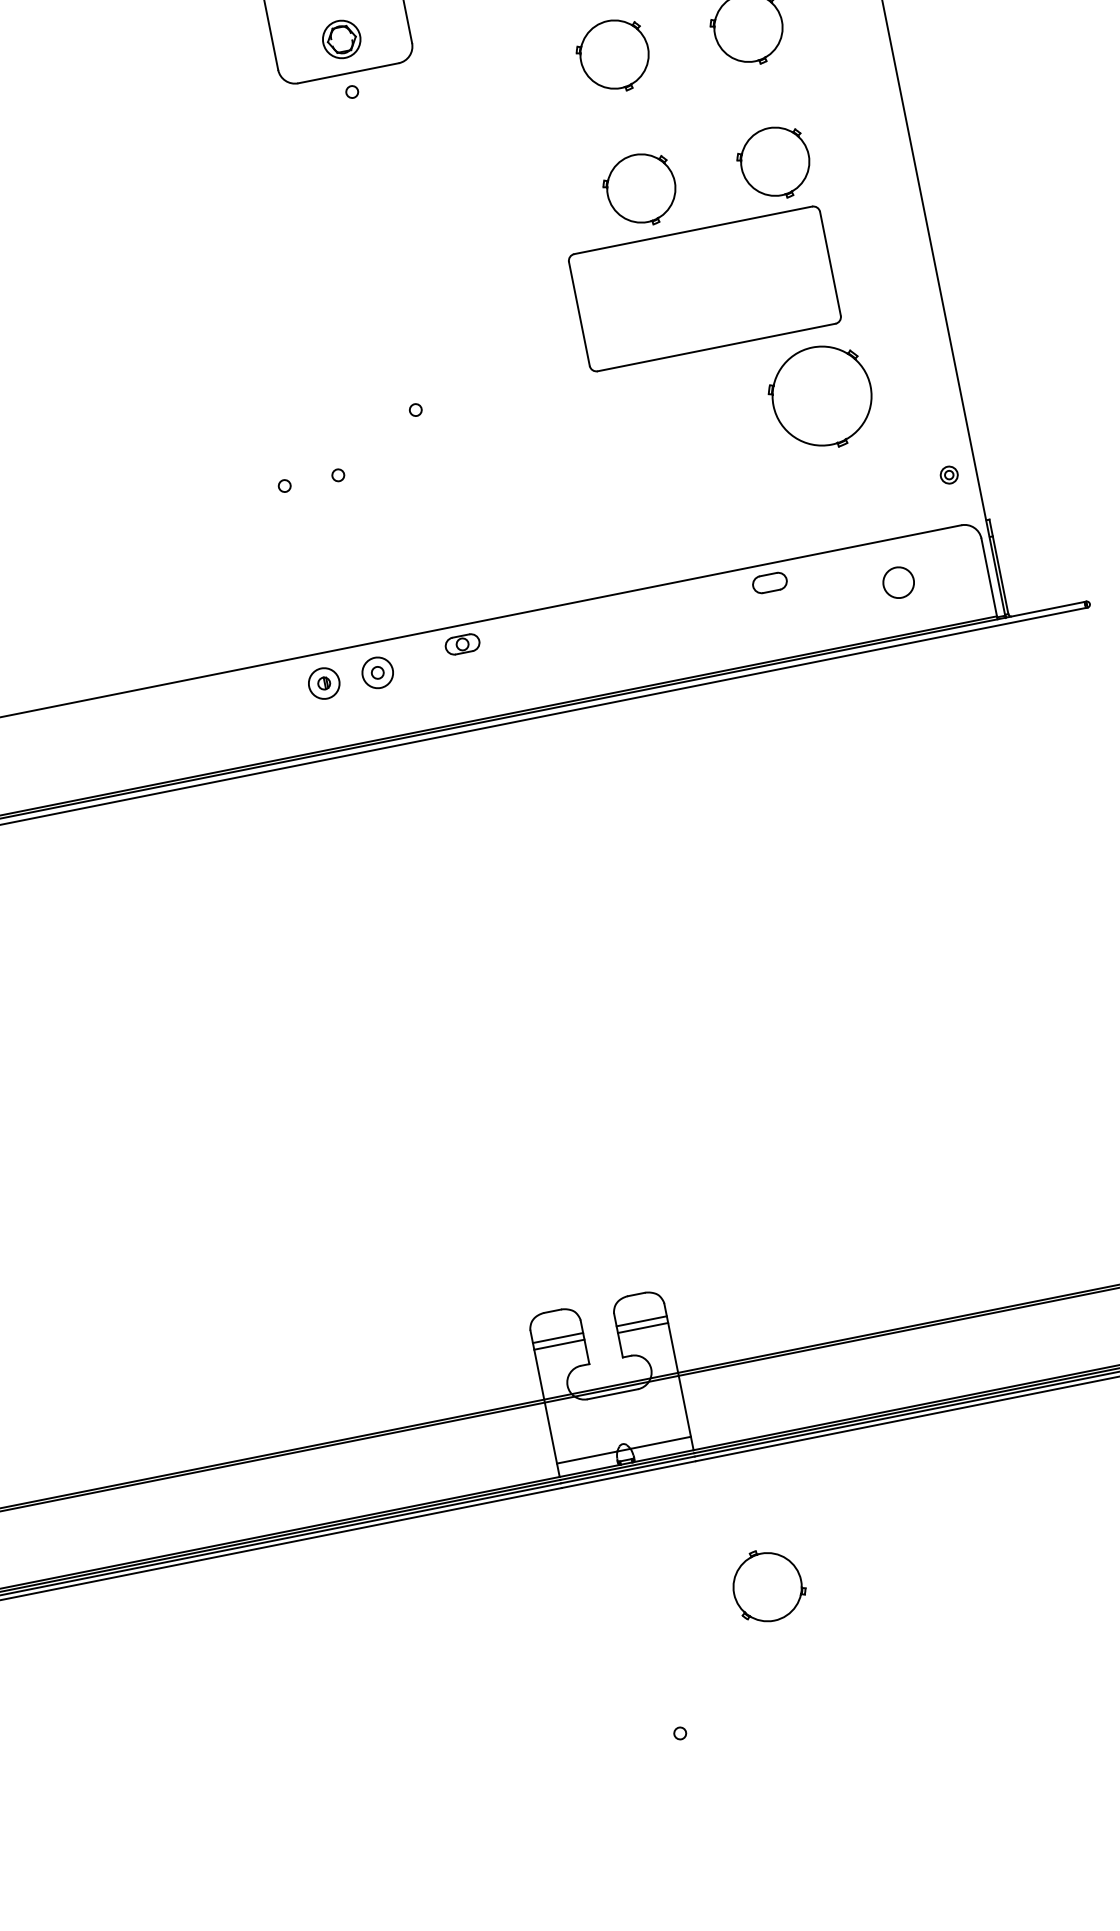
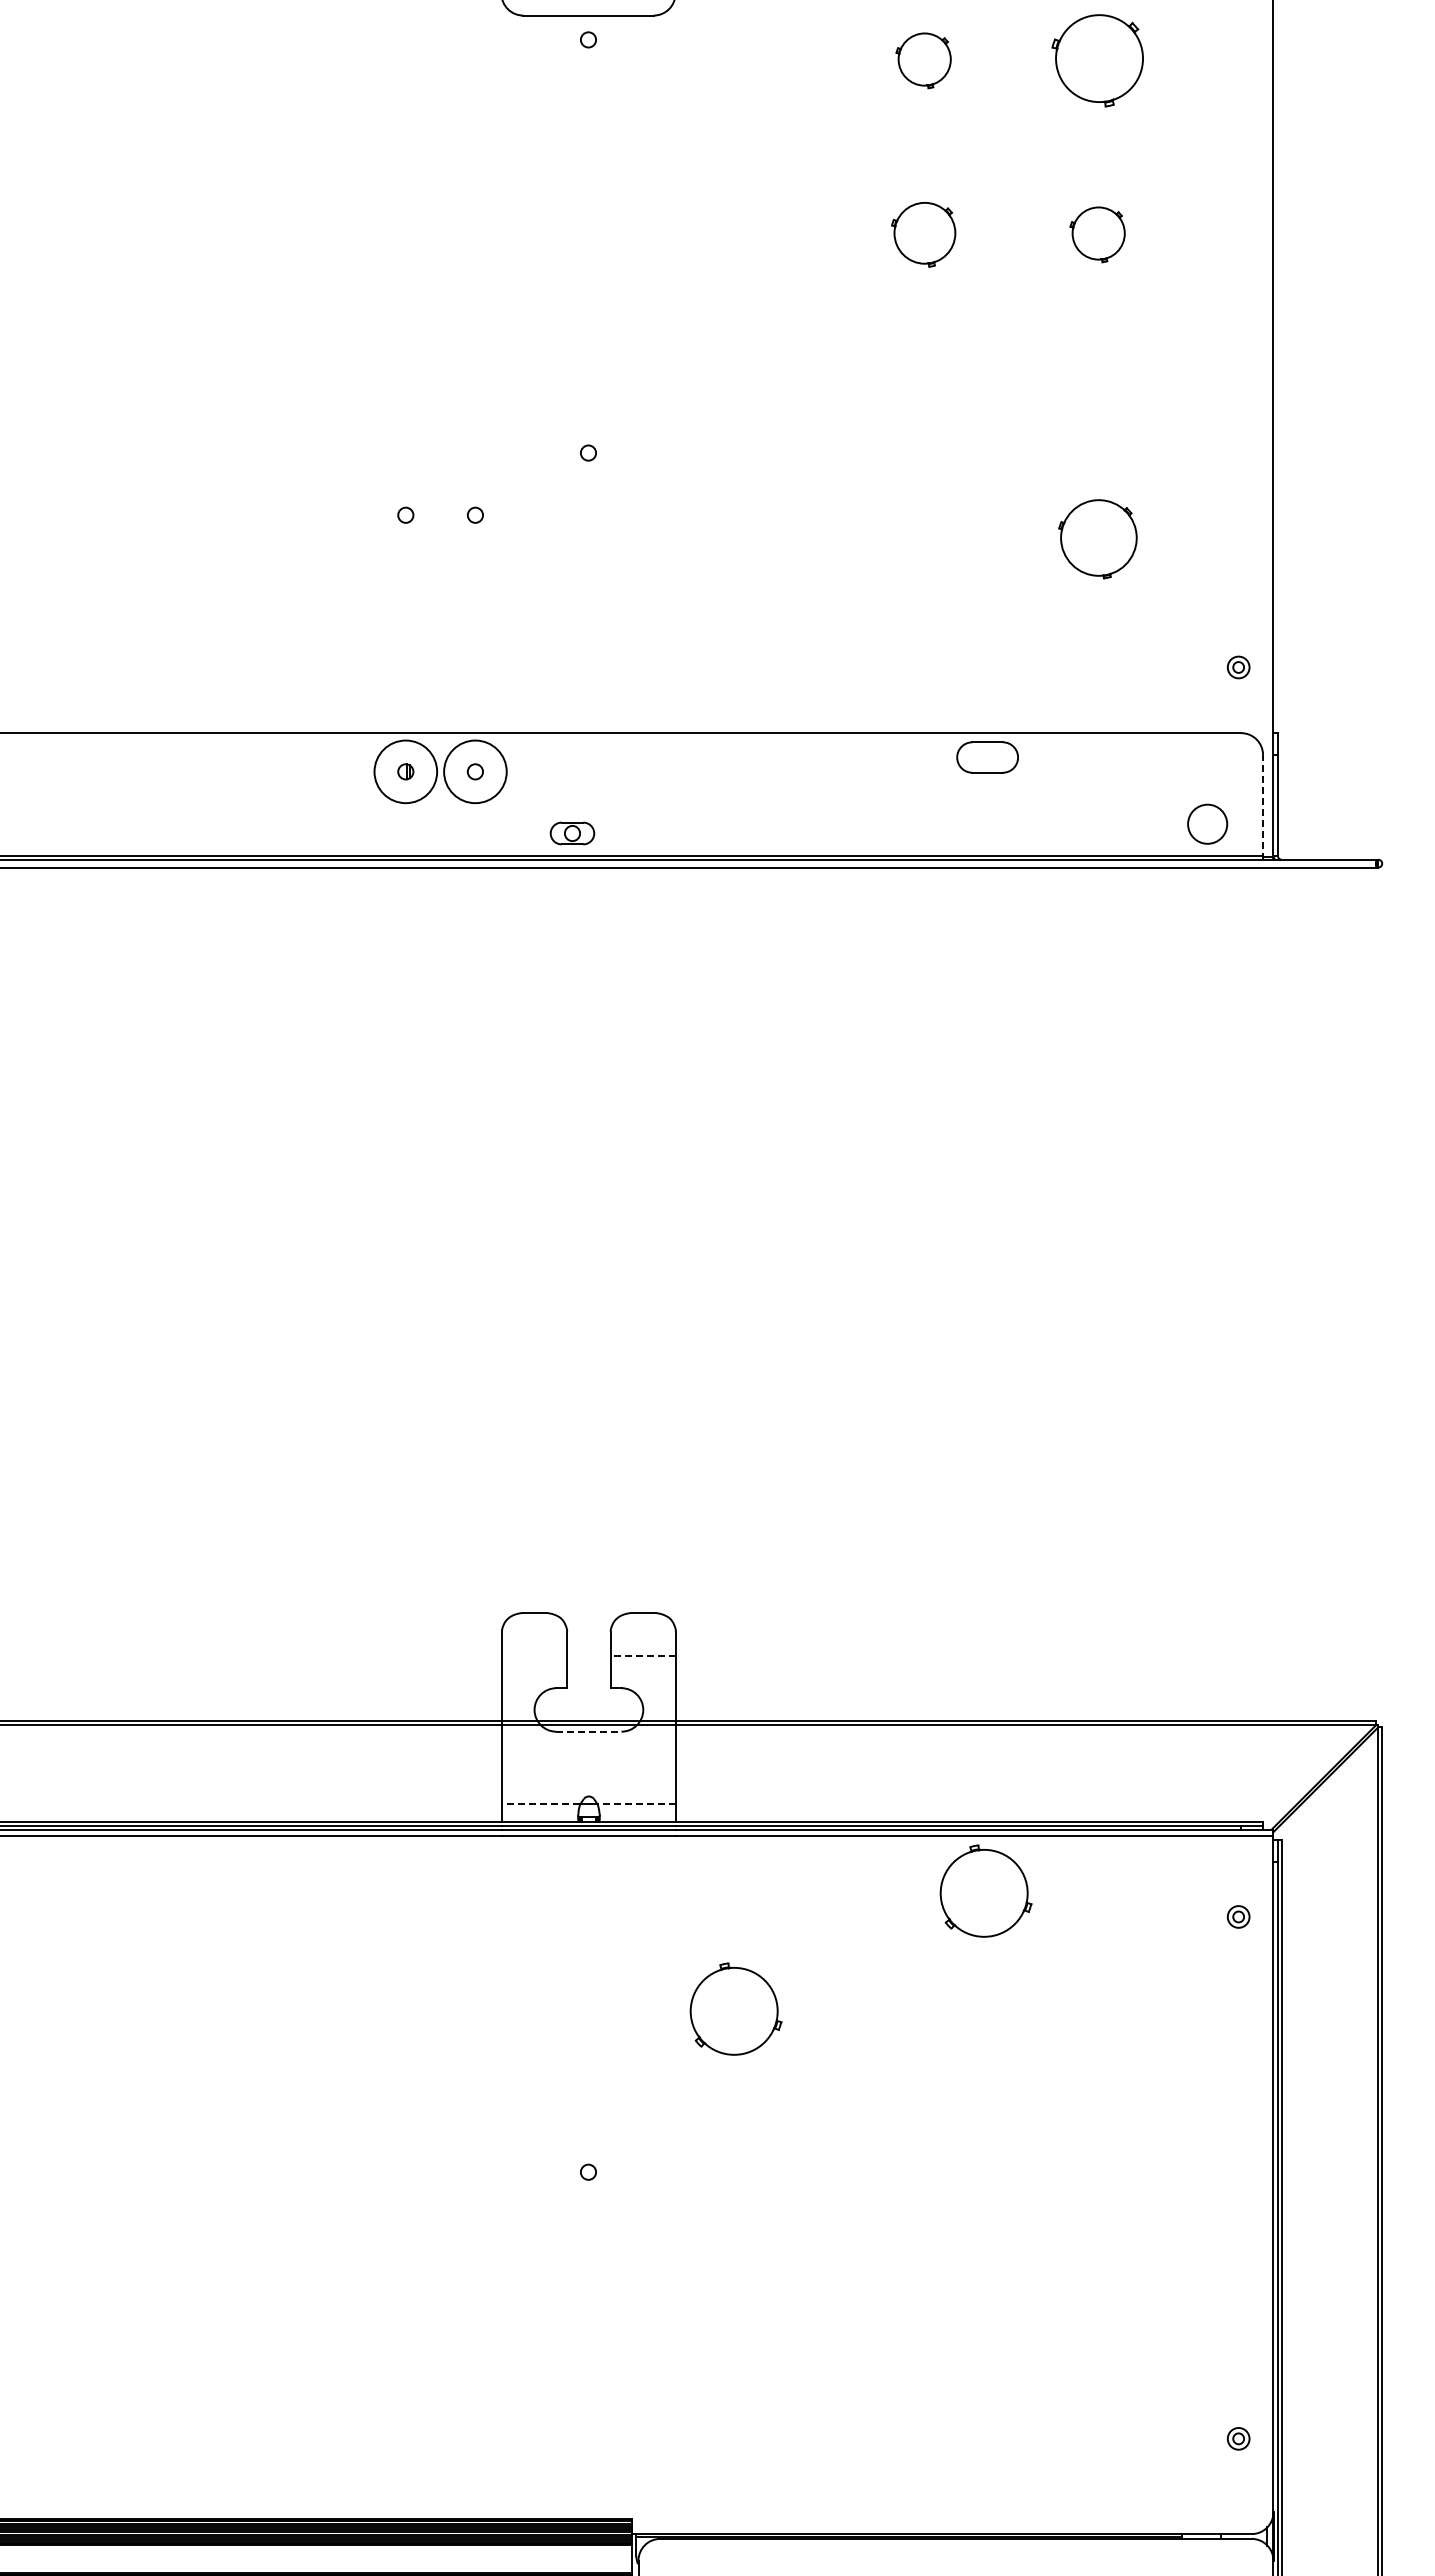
part: (613, 56) -> (923, 60), size x0.6
part: (774, 163) -> (1097, 234), size x0.6
part: (640, 190) -> (923, 234), size x0.7
part: (704, 288) -> (979, 373), removed
part: (820, 398) -> (1097, 539), size x0.6
line: (989, 578) -> (1263, 806), solid -> dashed
circle: (898, 582) -> (1207, 823), moved
part: (769, 583) -> (987, 757), size x1.4
part: (462, 644) -> (572, 833), moved
circle: (377, 672) -> (474, 771), size x1.6
circle: (323, 683) -> (405, 771), size x1.6
line: (641, 1321) -> (642, 1647), removed
line: (643, 1327) -> (643, 1656), solid -> dashed
line: (557, 1337) -> (534, 1647), removed
line: (559, 1344) -> (534, 1656), removed
line: (612, 1394) -> (588, 1731), solid -> dashed
line: (660, 1442) -> (636, 1804), solid -> dashed
part: (942, 1455) -> (985, 1890), added
line: (586, 1457) -> (540, 1804), solid -> dashed

